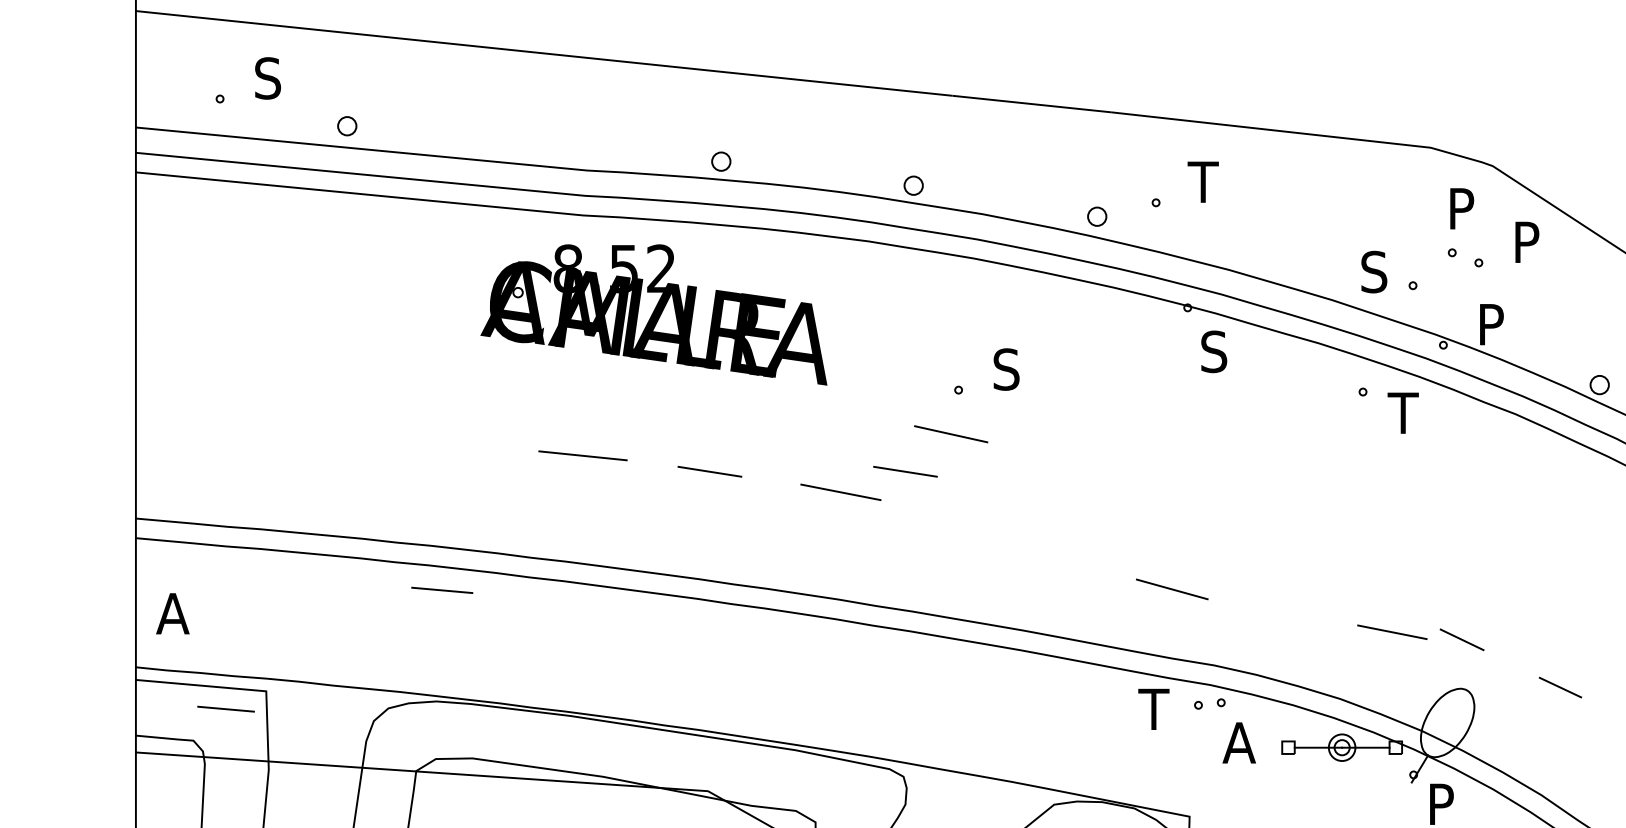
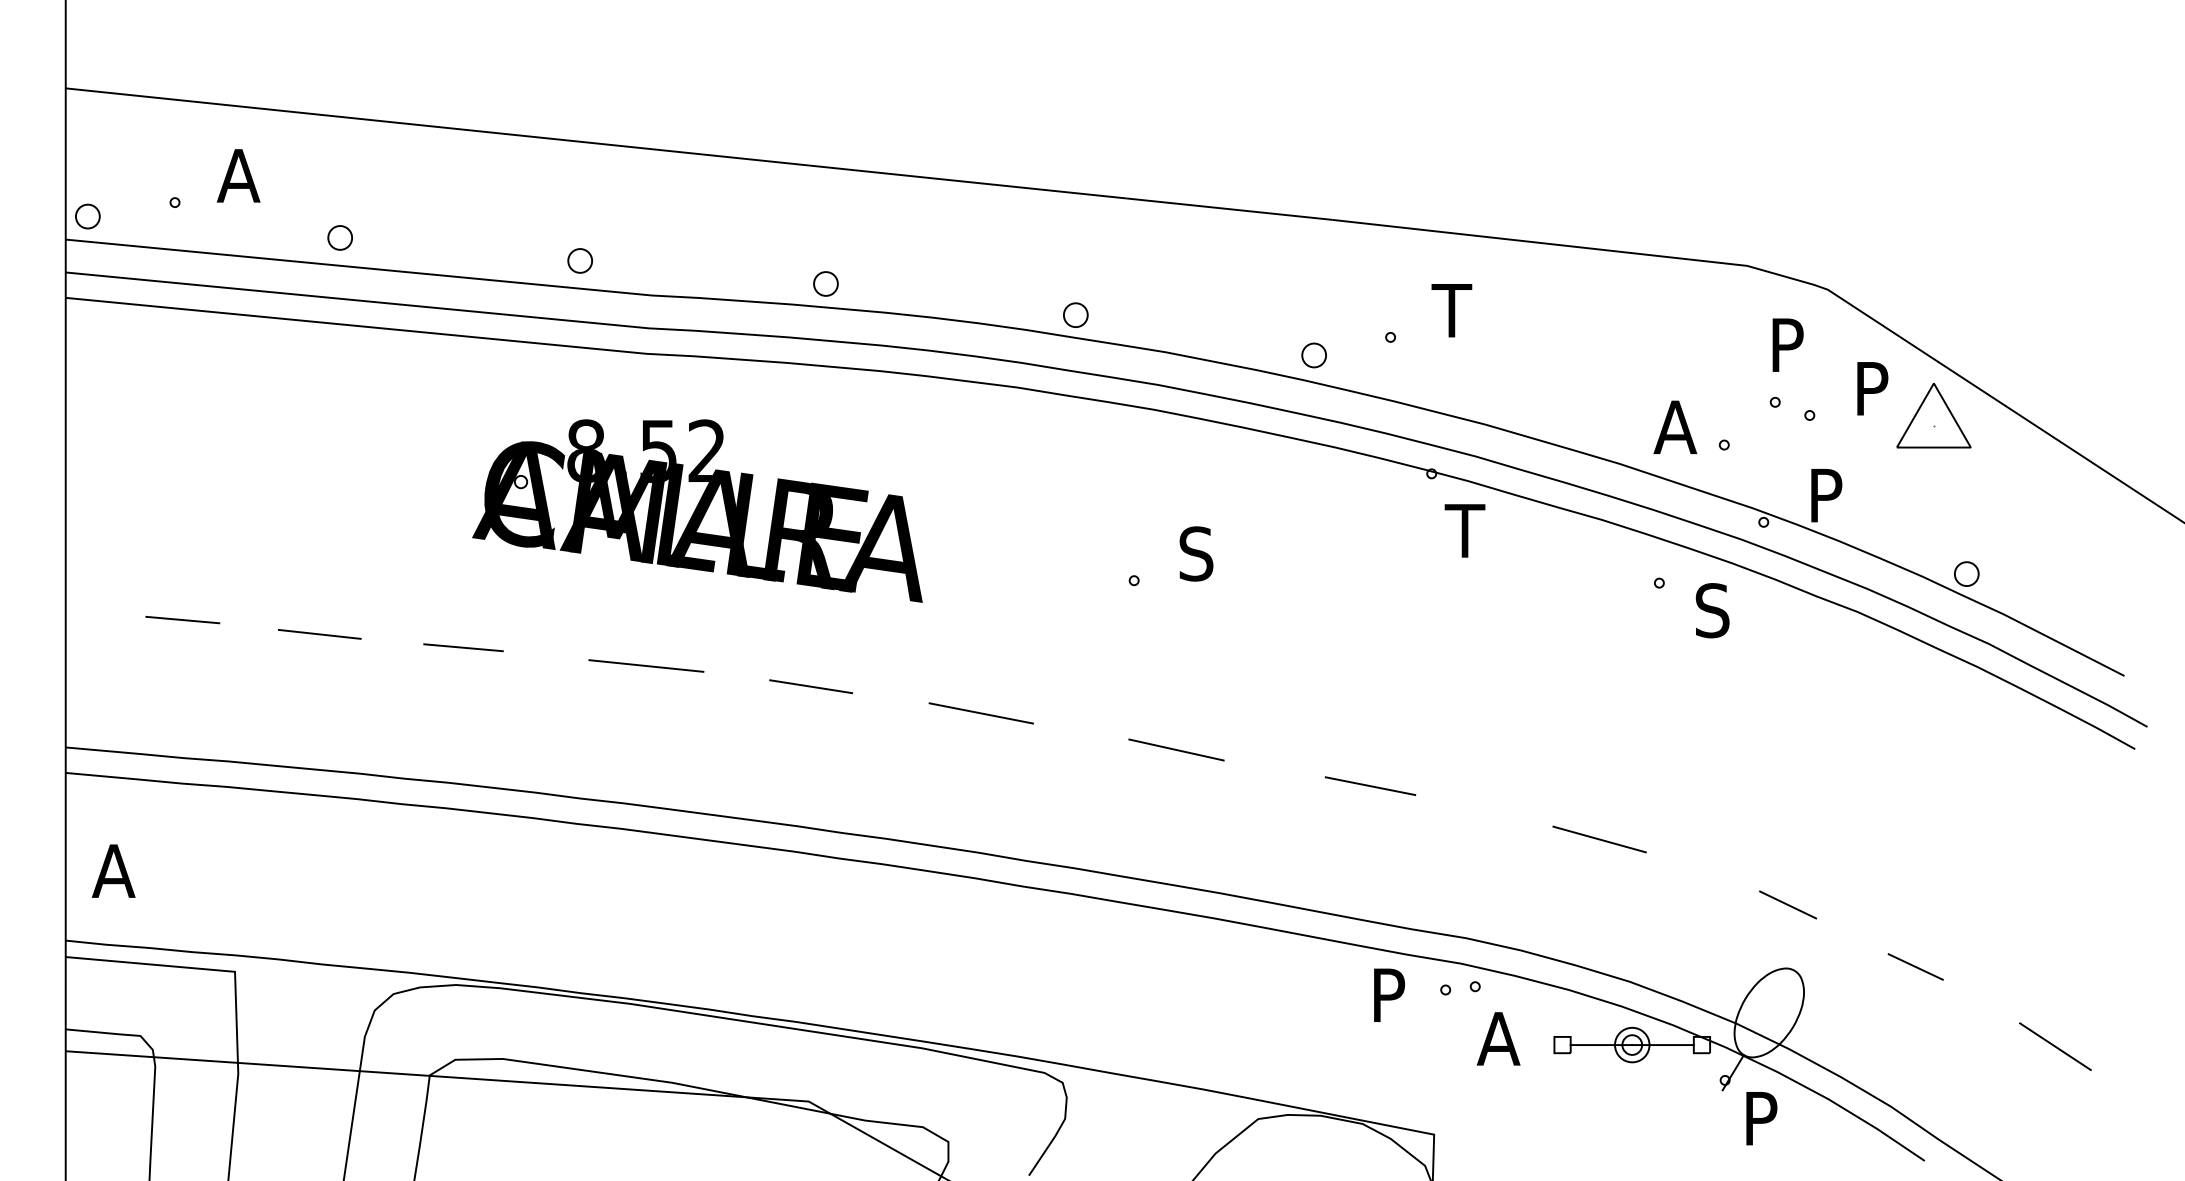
text: (268, 78) -> (238, 175), S -> A
part: (152, 109) -> (87, 216), added
part: (531, 143) -> (579, 260), added
part: (1574, 262) -> (1933, 415), added
text: (1375, 272) -> (1675, 427), S -> A
part: (653, 314) -> (697, 510), moved
text: (1212, 351) -> (1464, 530), S -> T
text: (1403, 413) -> (1711, 610), T -> S
line: (331, 431) -> (319, 634), added
line: (951, 433) -> (1176, 749), moved
line: (905, 471) -> (1065, 686), removed
line: (1172, 589) -> (1599, 839), moved
line: (442, 590) -> (463, 647), moved
line: (1392, 631) -> (1370, 785), moved
text: (1153, 708) -> (1387, 994), T -> P
line: (225, 709) -> (182, 620), moved

